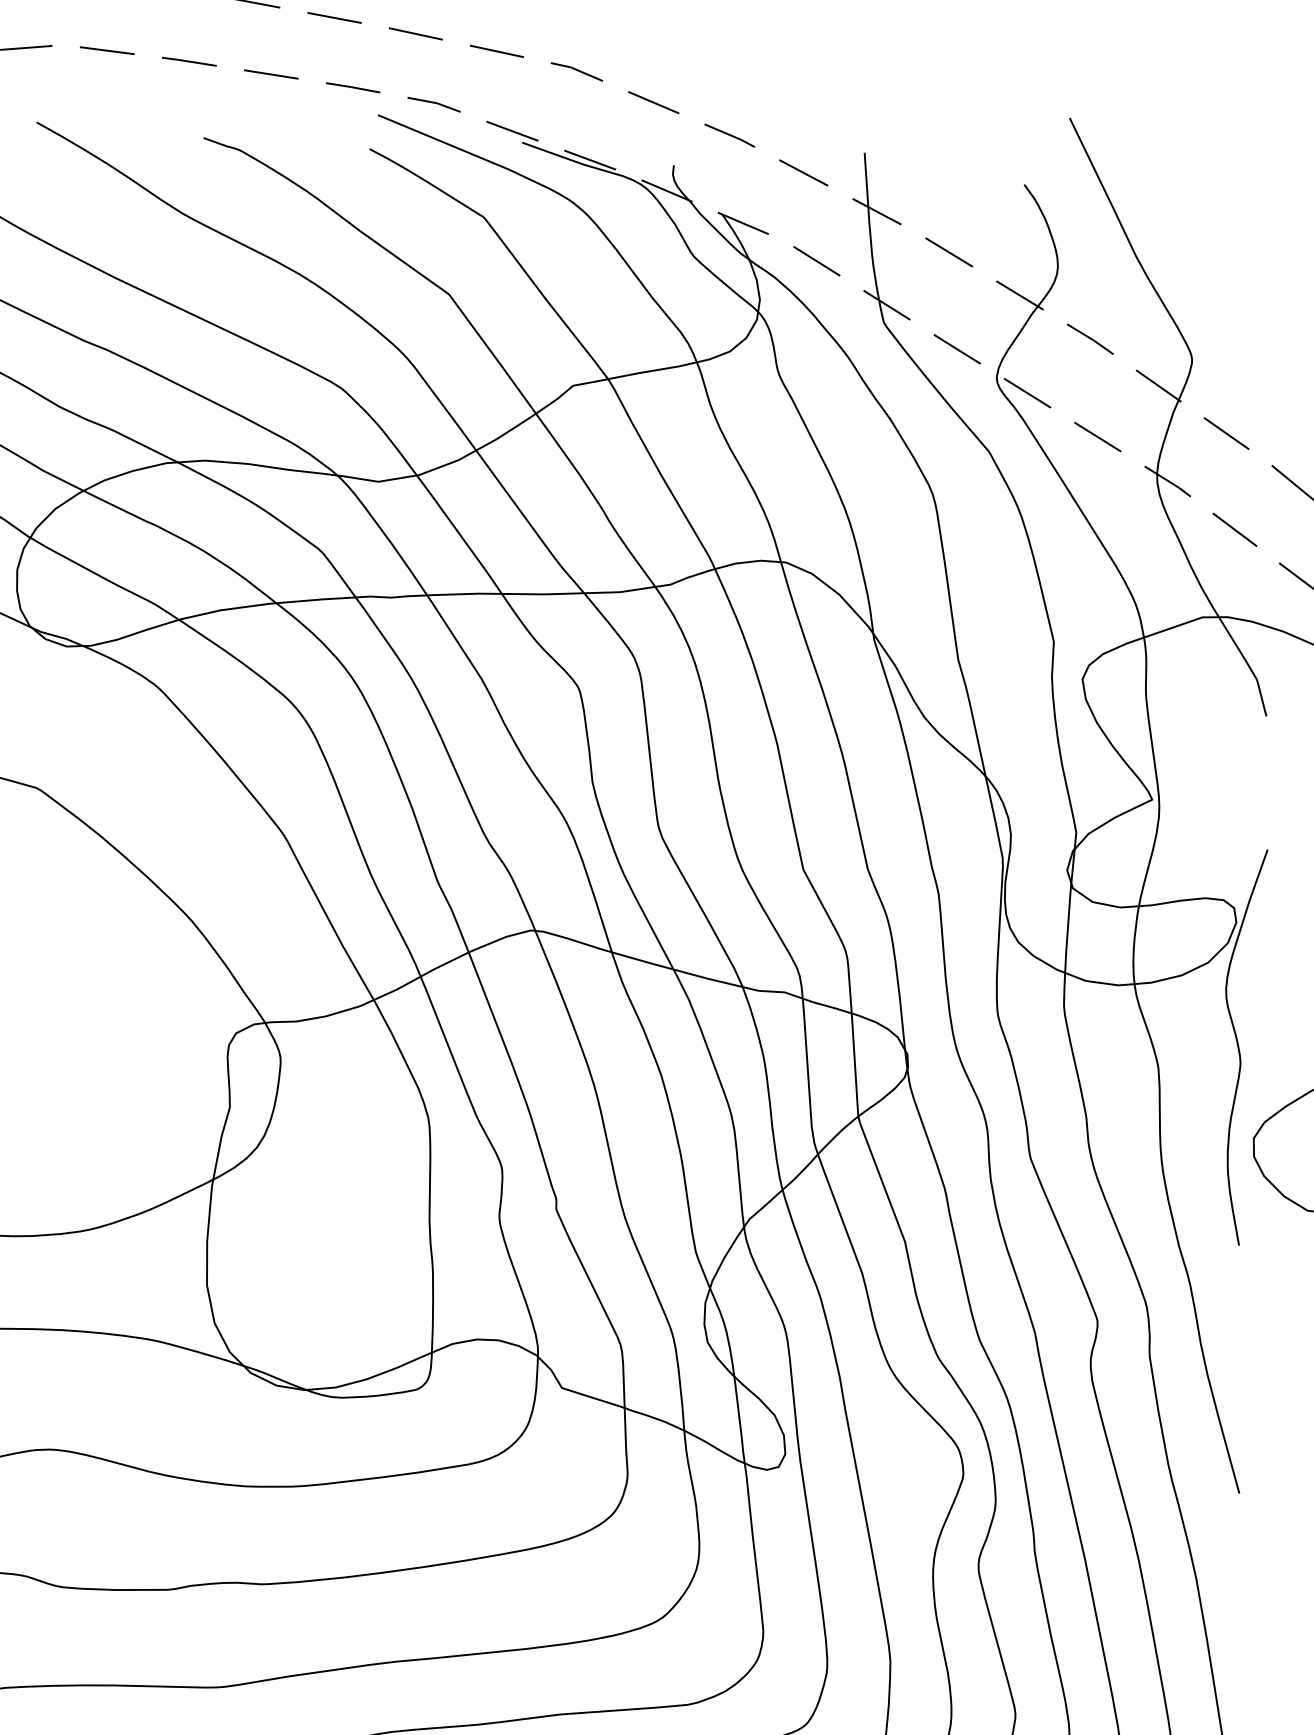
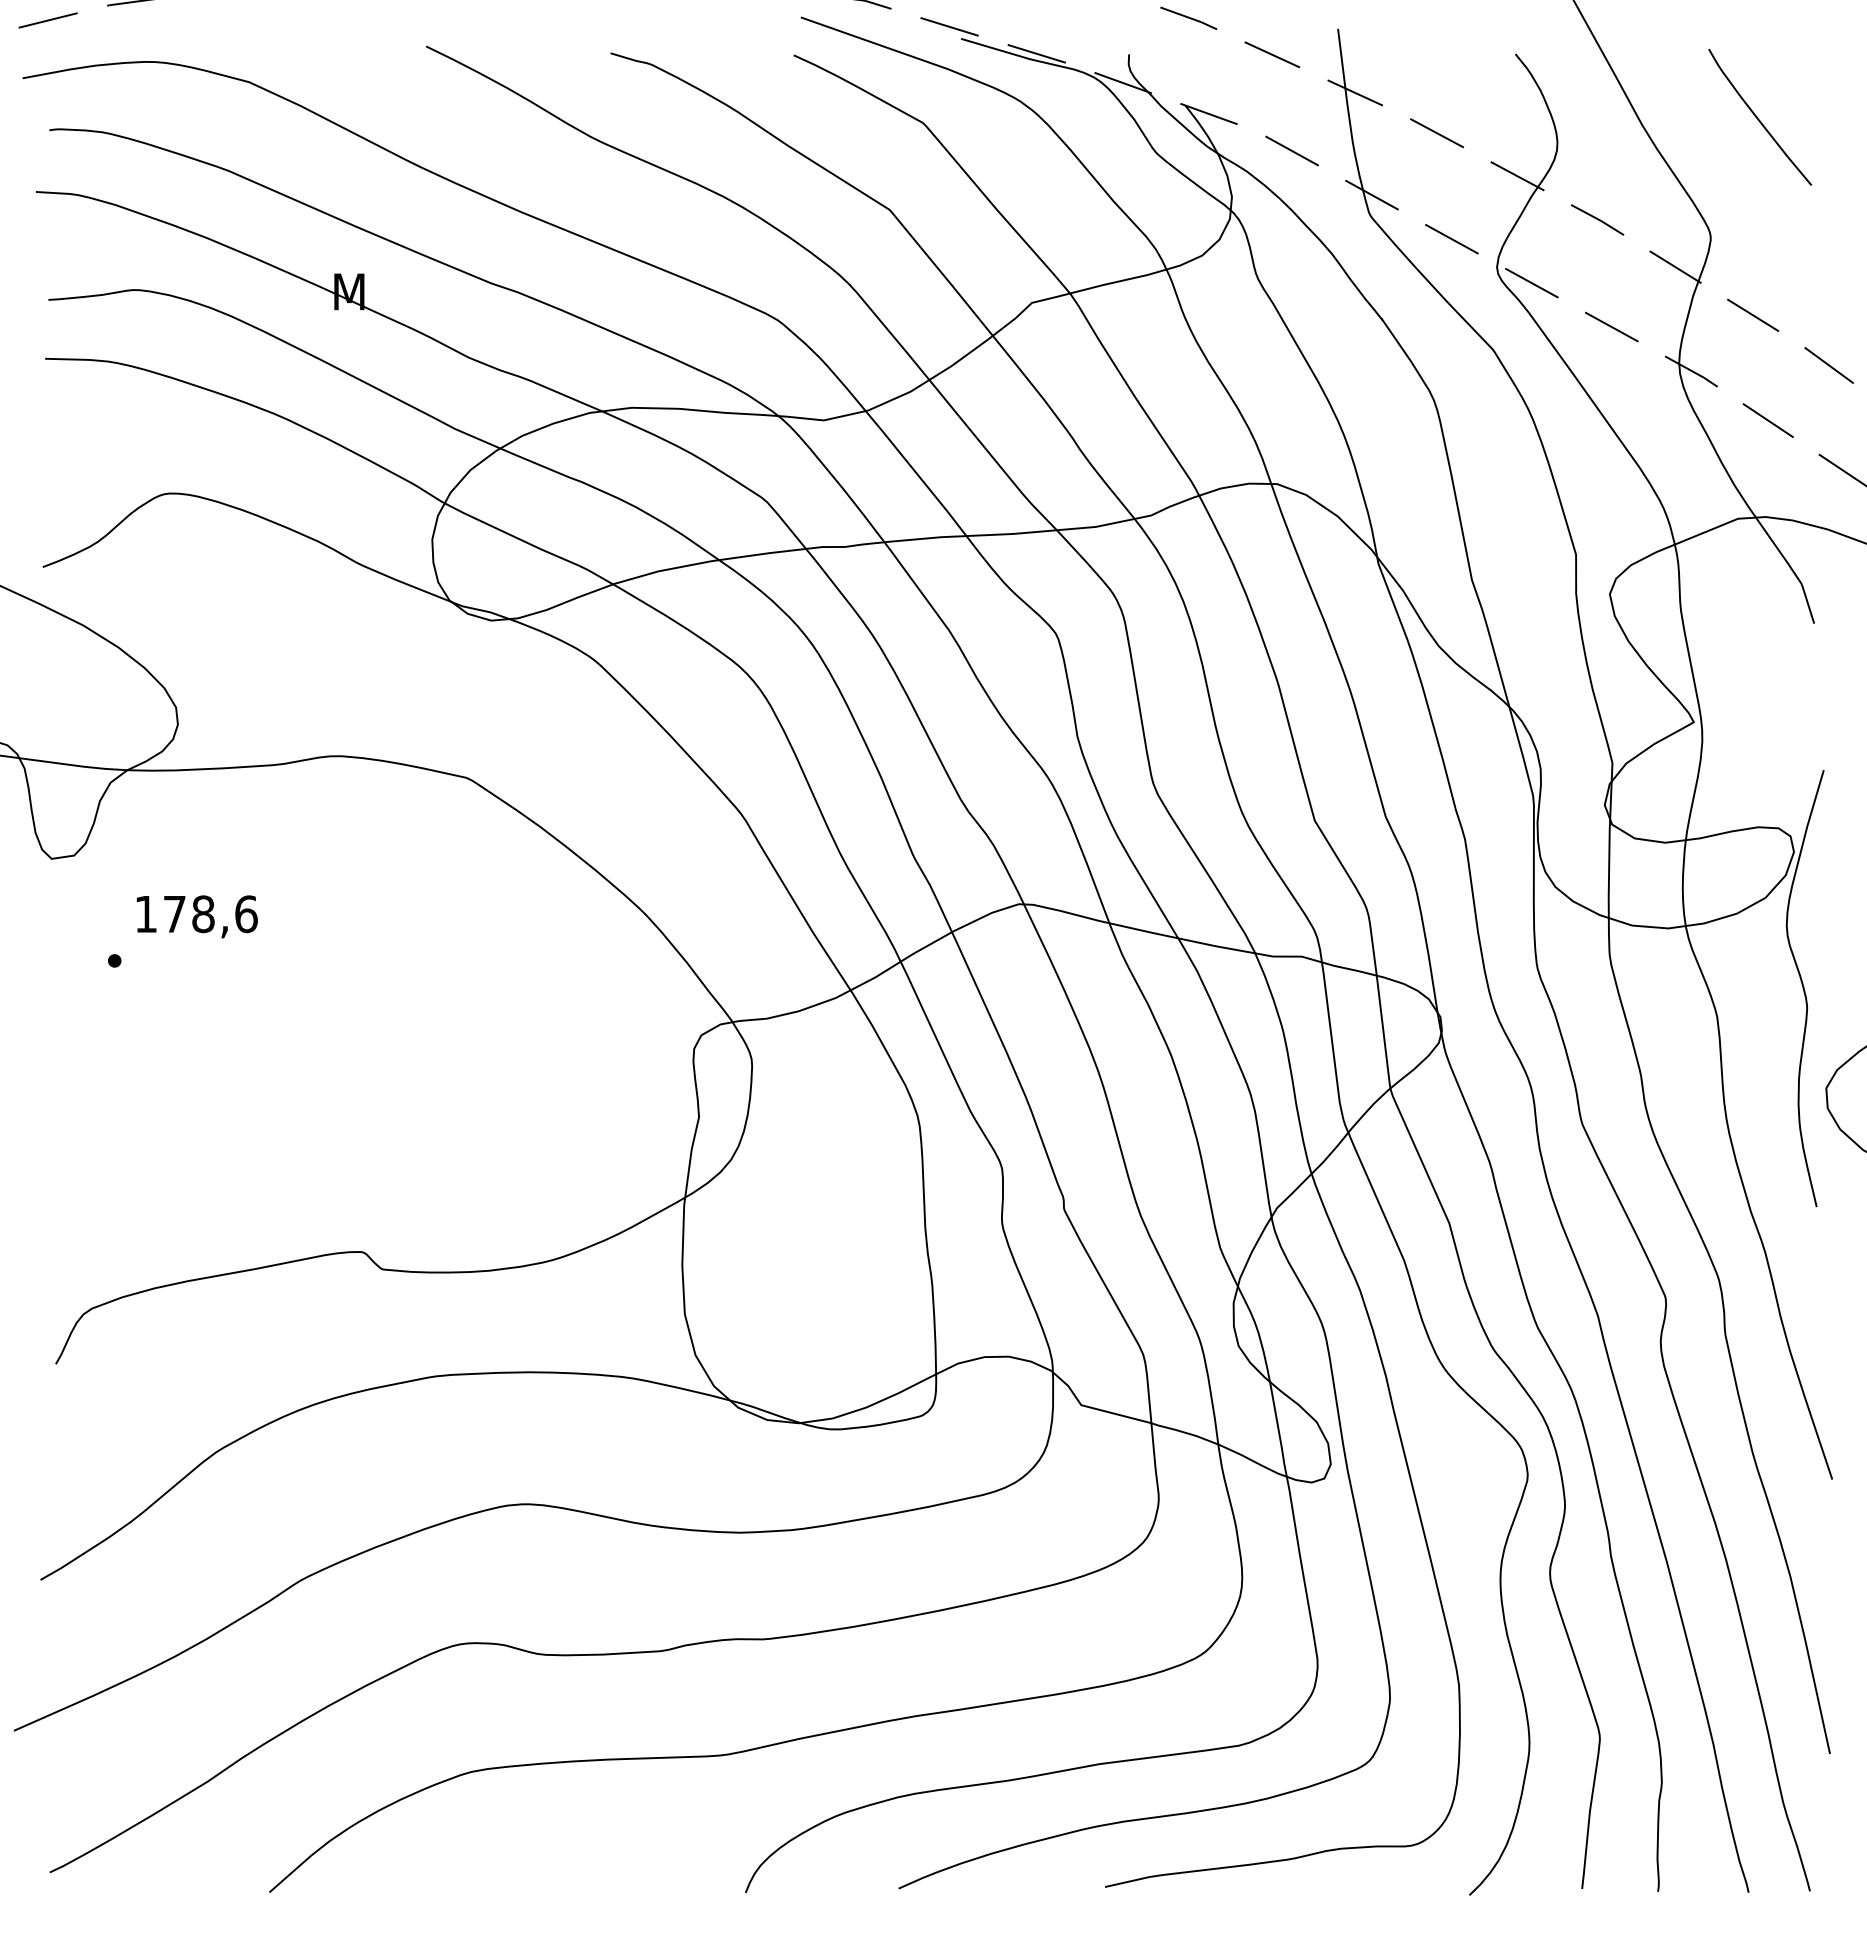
curve: (1241, 255) -> (1758, 118), added

